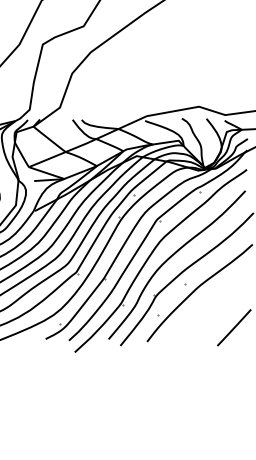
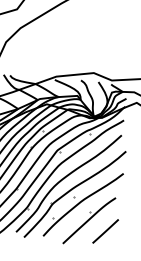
part: (210, 314) -> (89, 220), added

